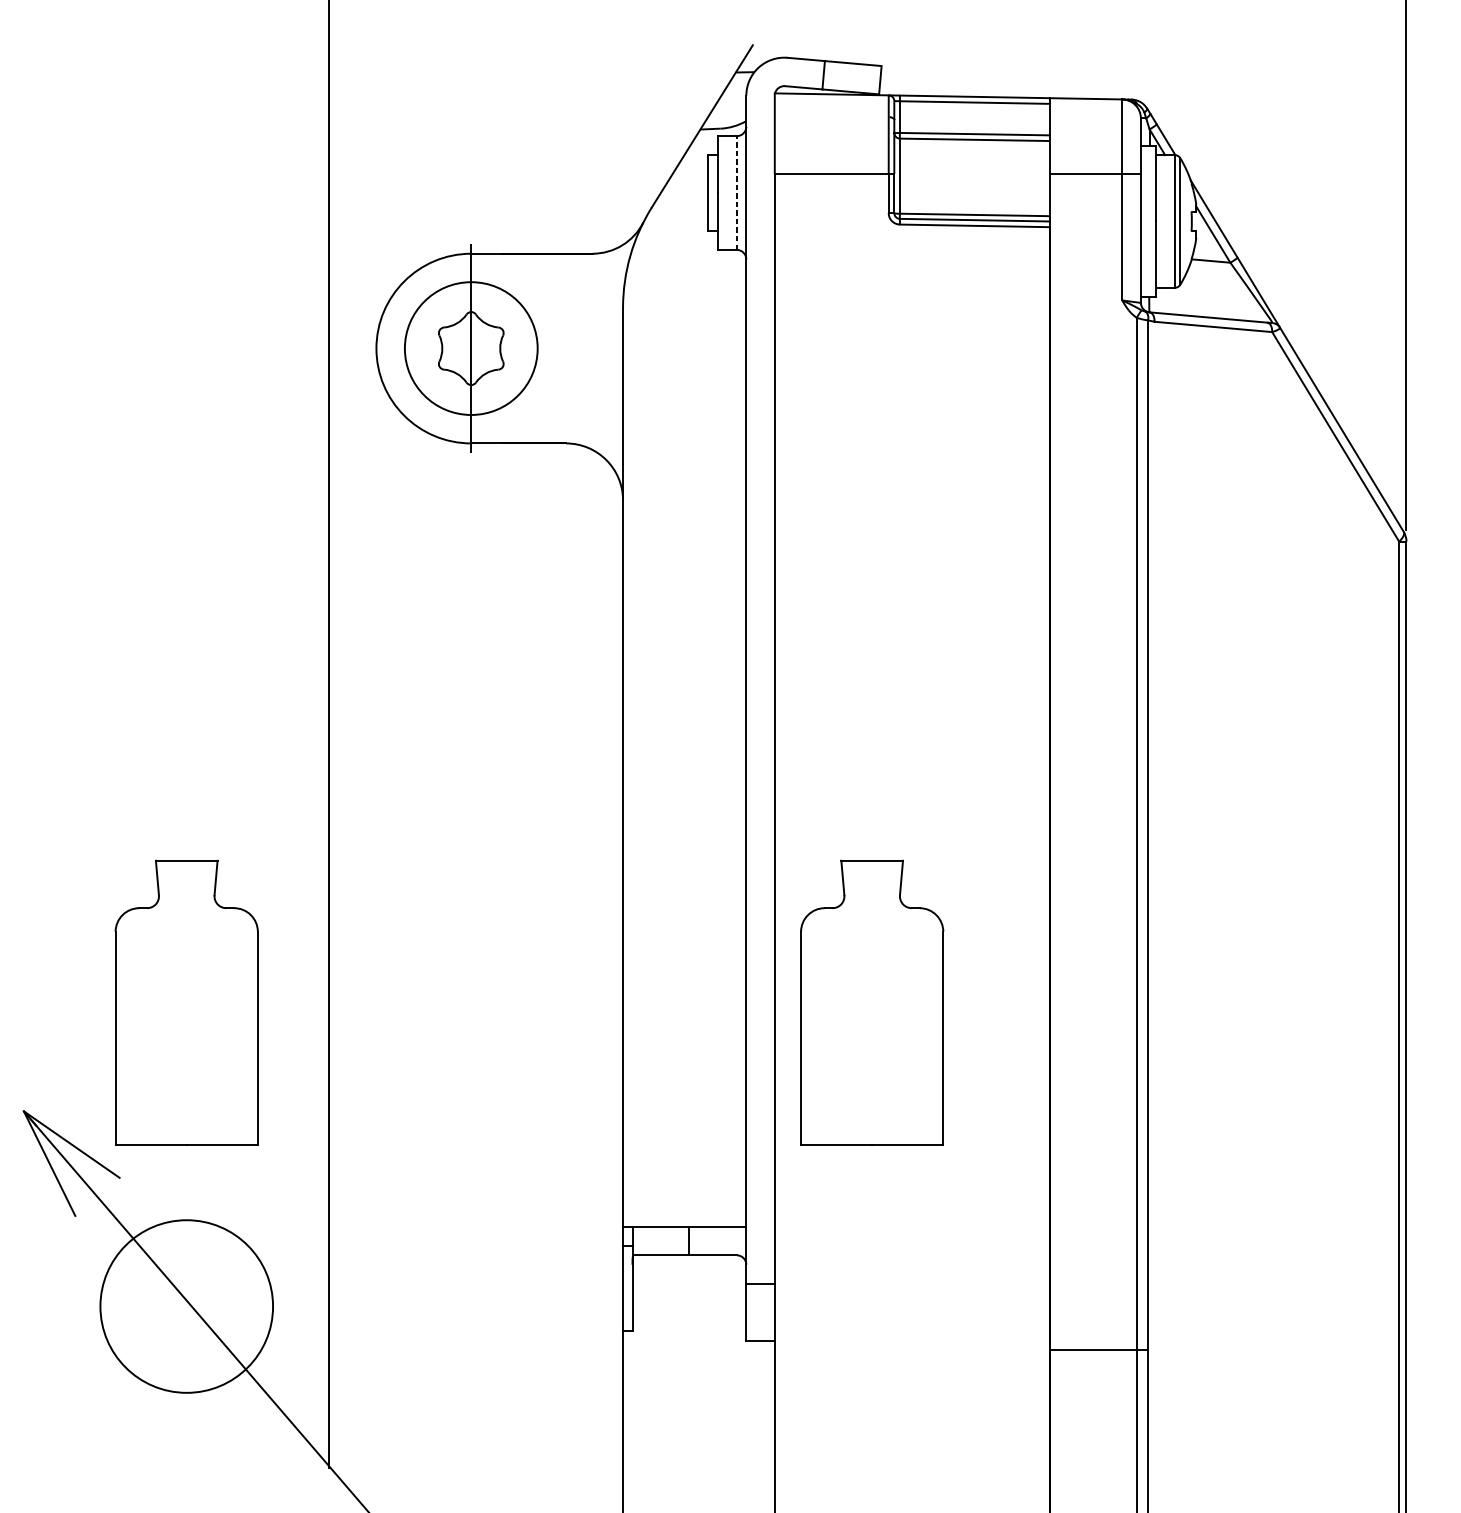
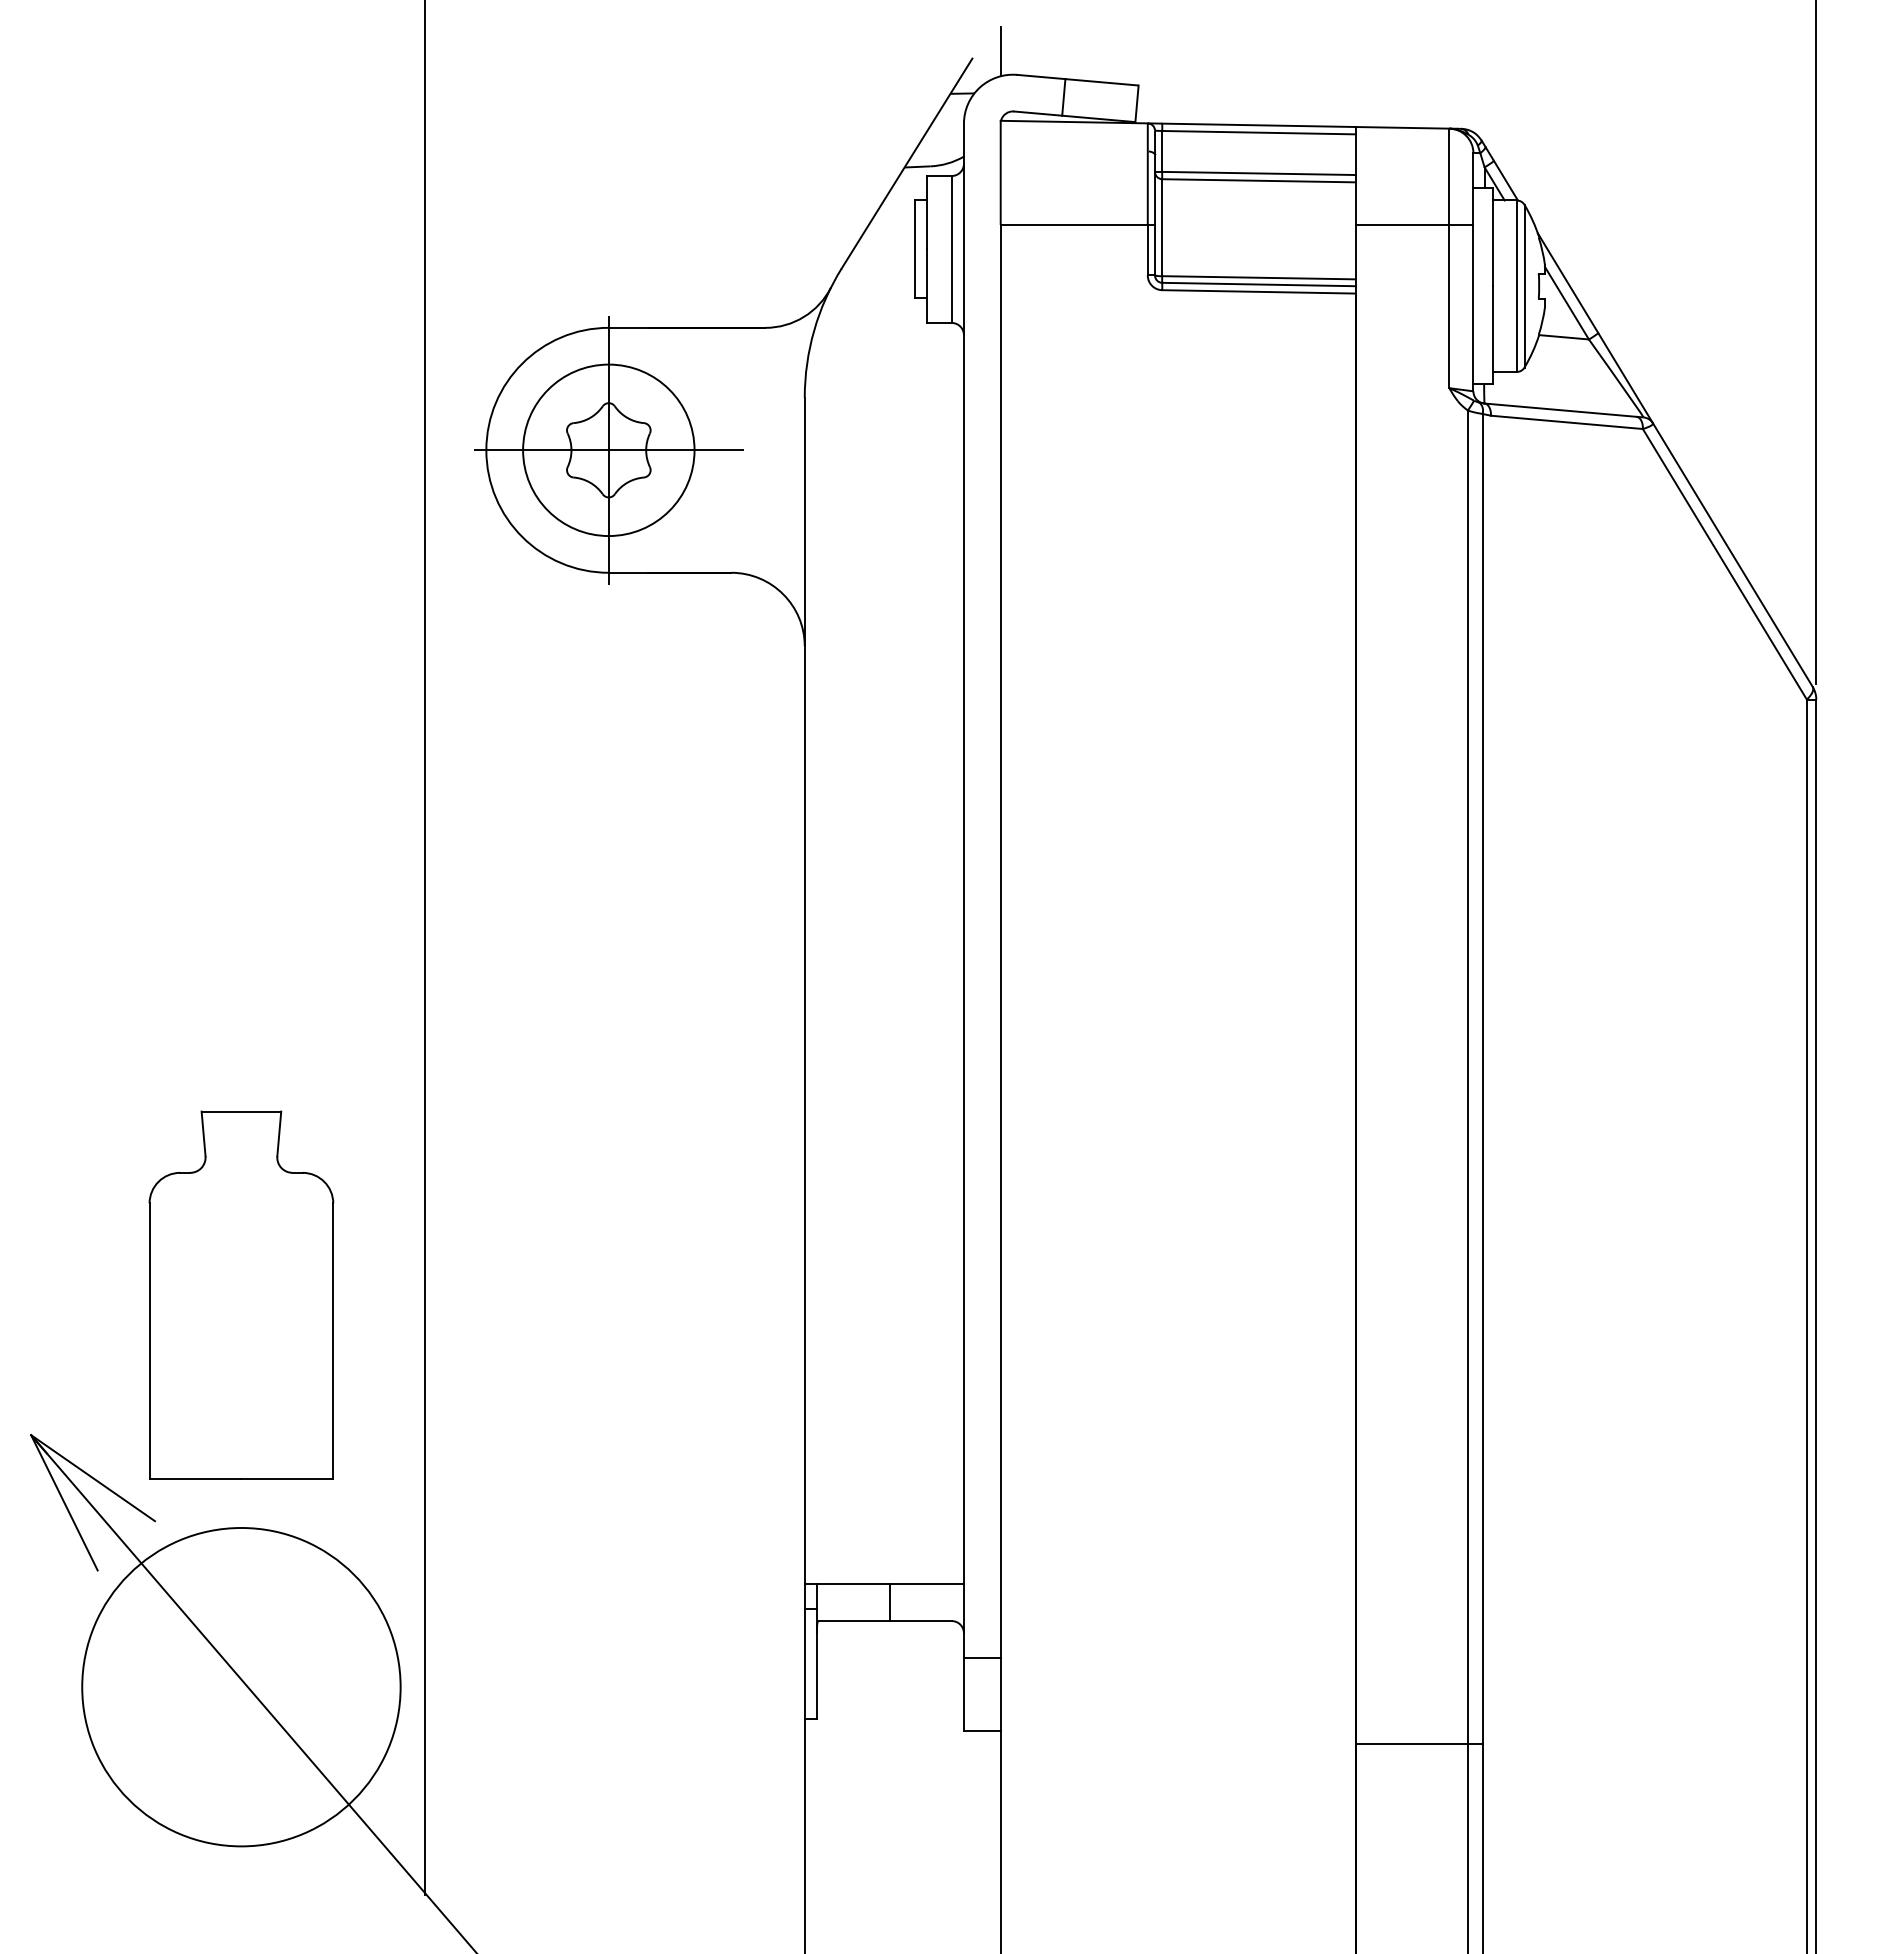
line: (774, 39) -> (1000, 51), added
line: (736, 192) -> (951, 248), dashed -> solid
line: (471, 348) -> (608, 450), added
part: (872, 1002) -> (1126, 1294), removed
circle: (186, 1306) -> (241, 1686), size x1.43

